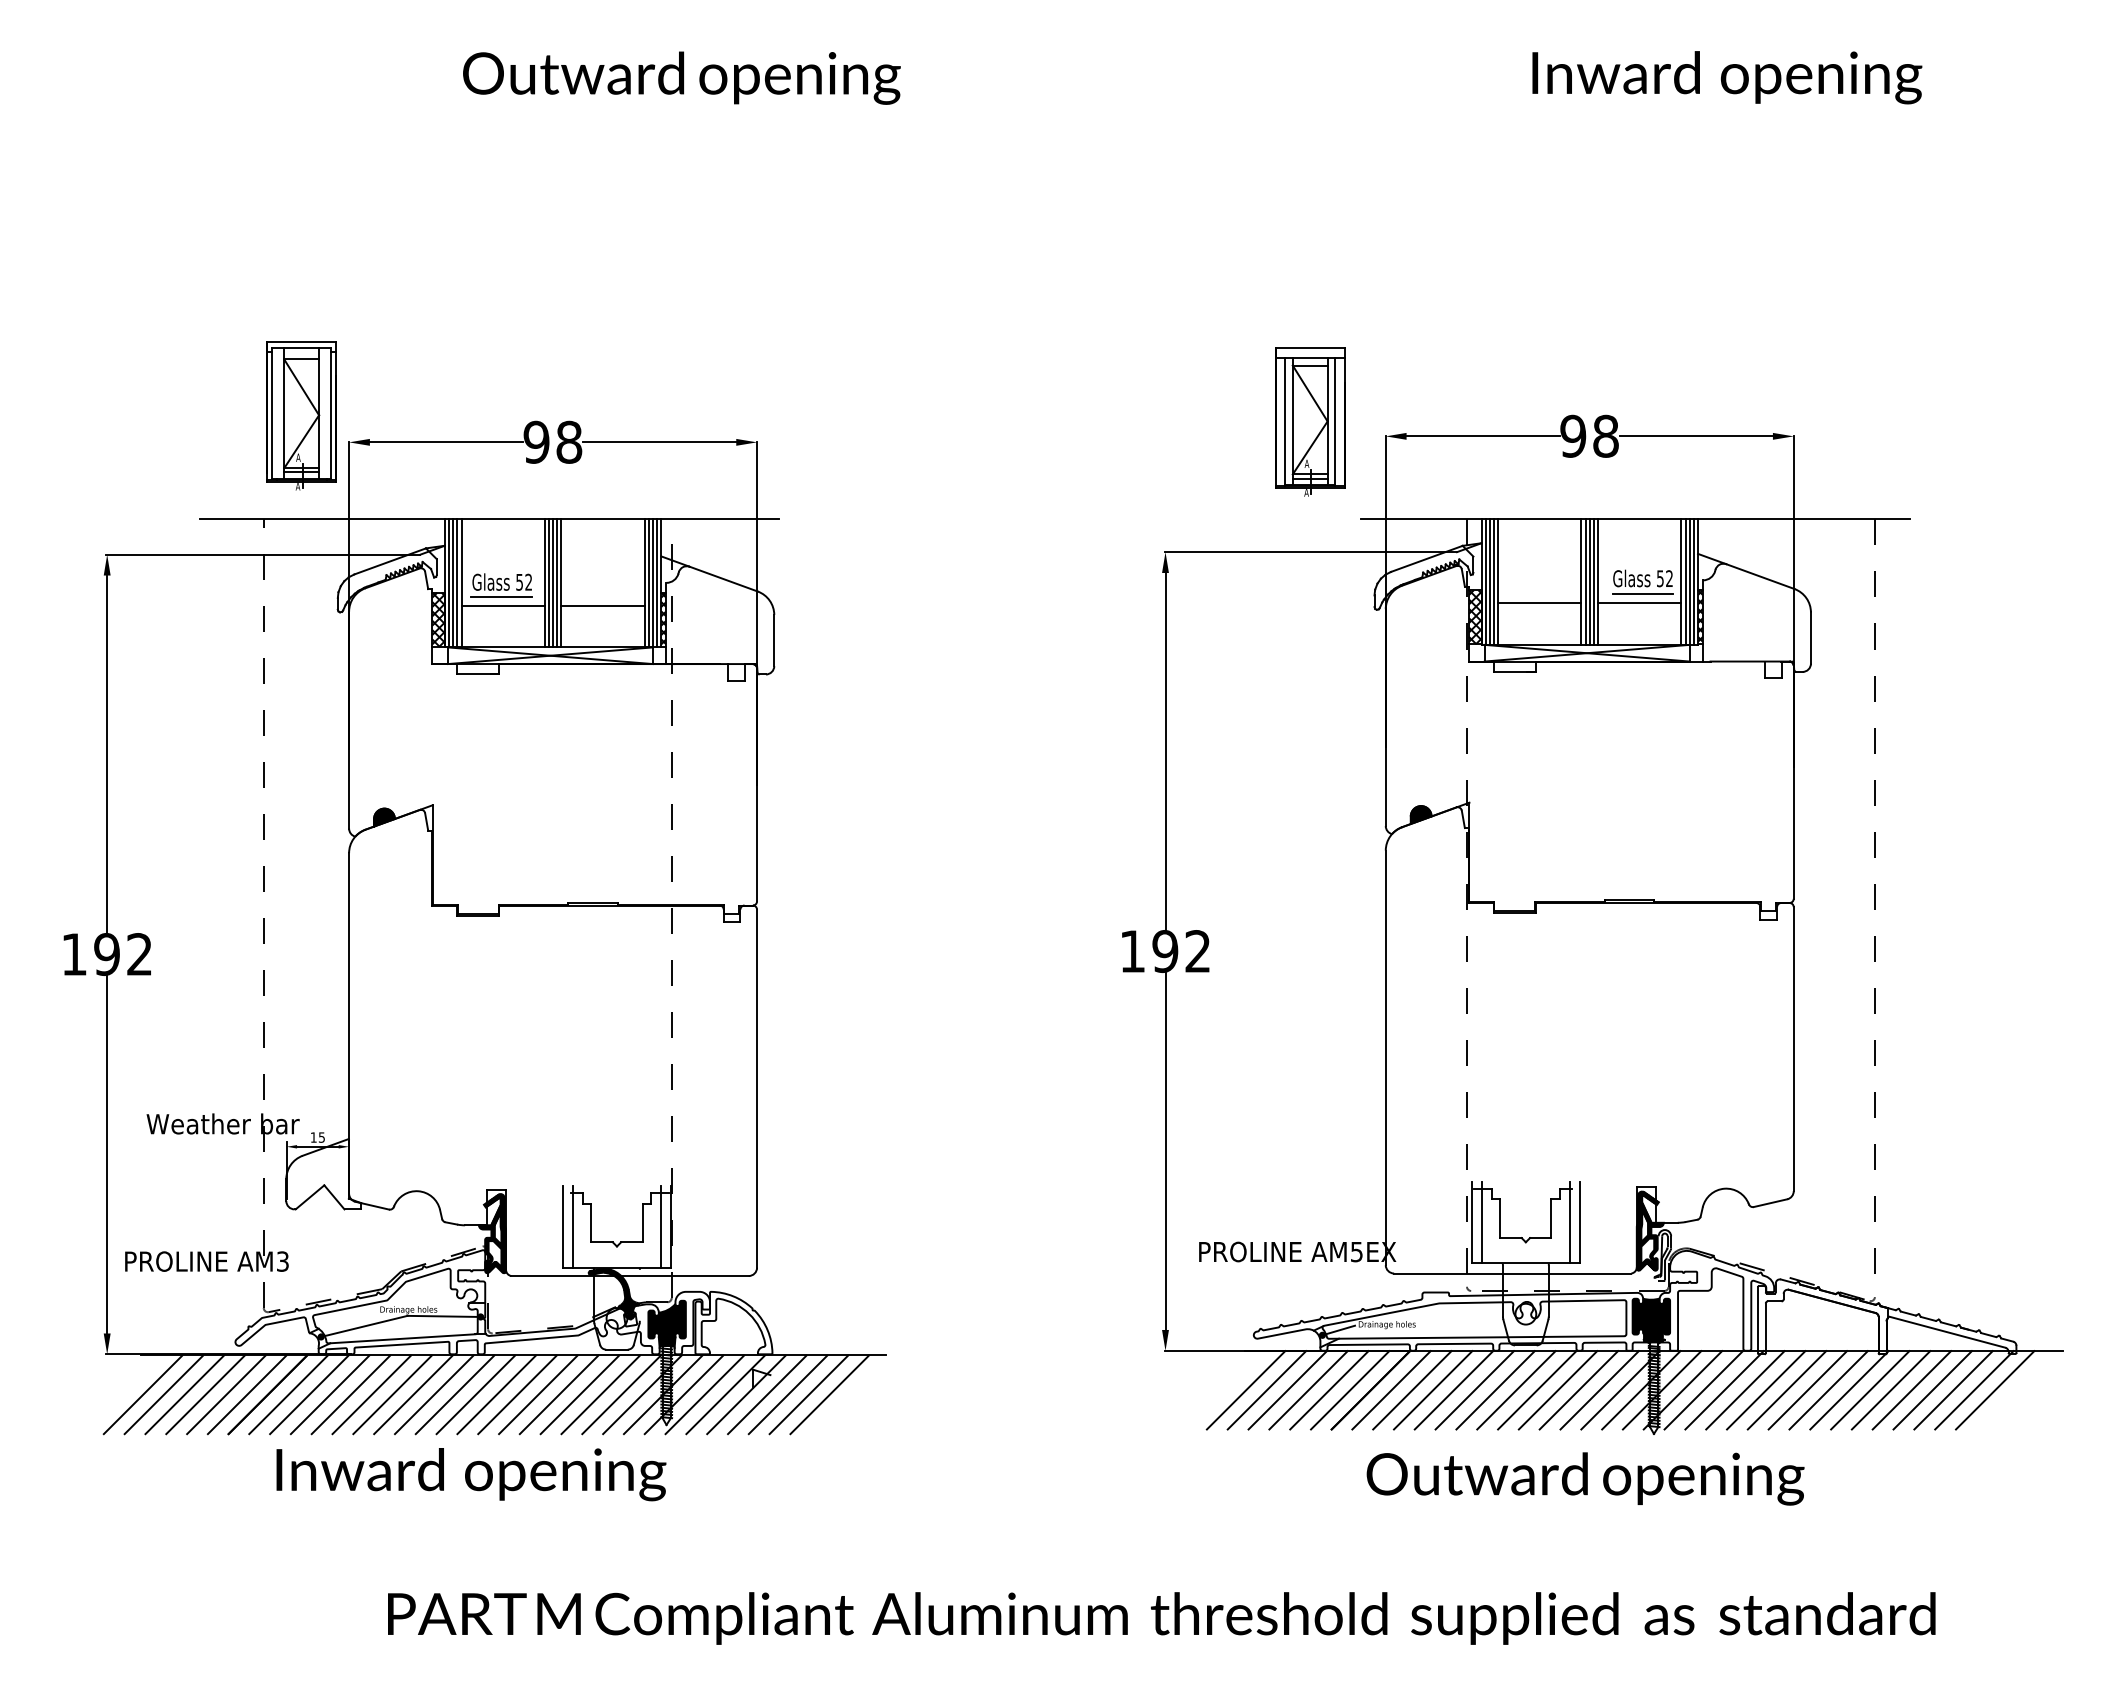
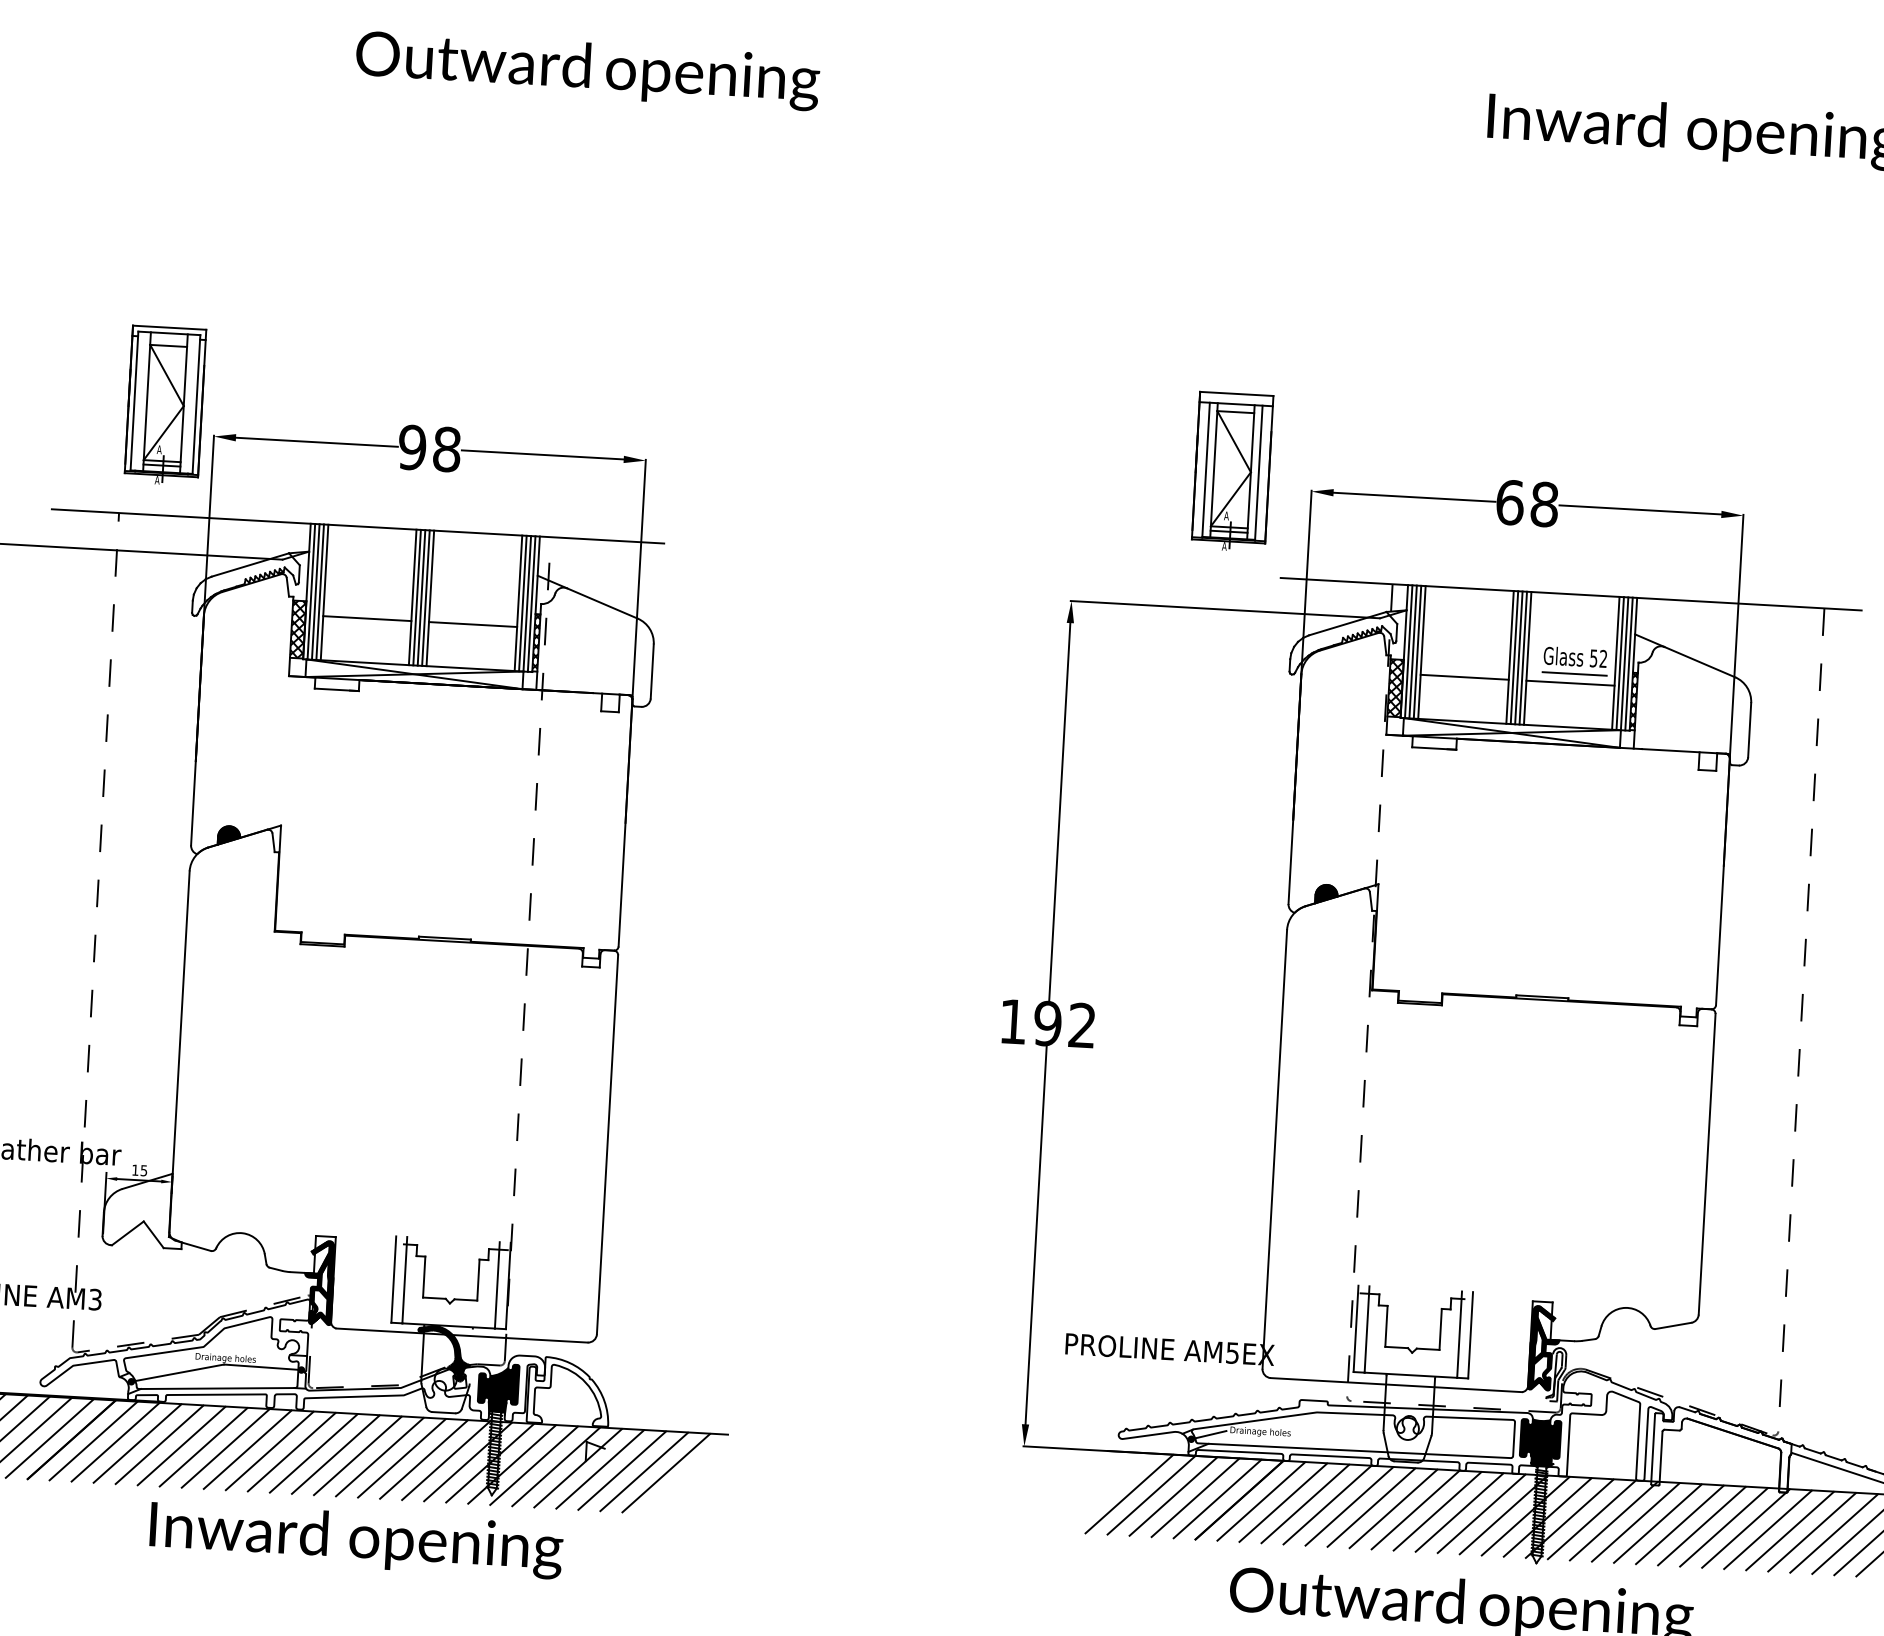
text: (1573, 435) -> (1510, 501), 98 -> 68
part: (501, 585) -> (366, 597), removed
line: (1245, 1390) -> (1106, 1493), removed
text: (471, 1474) -> (356, 1540), moved

